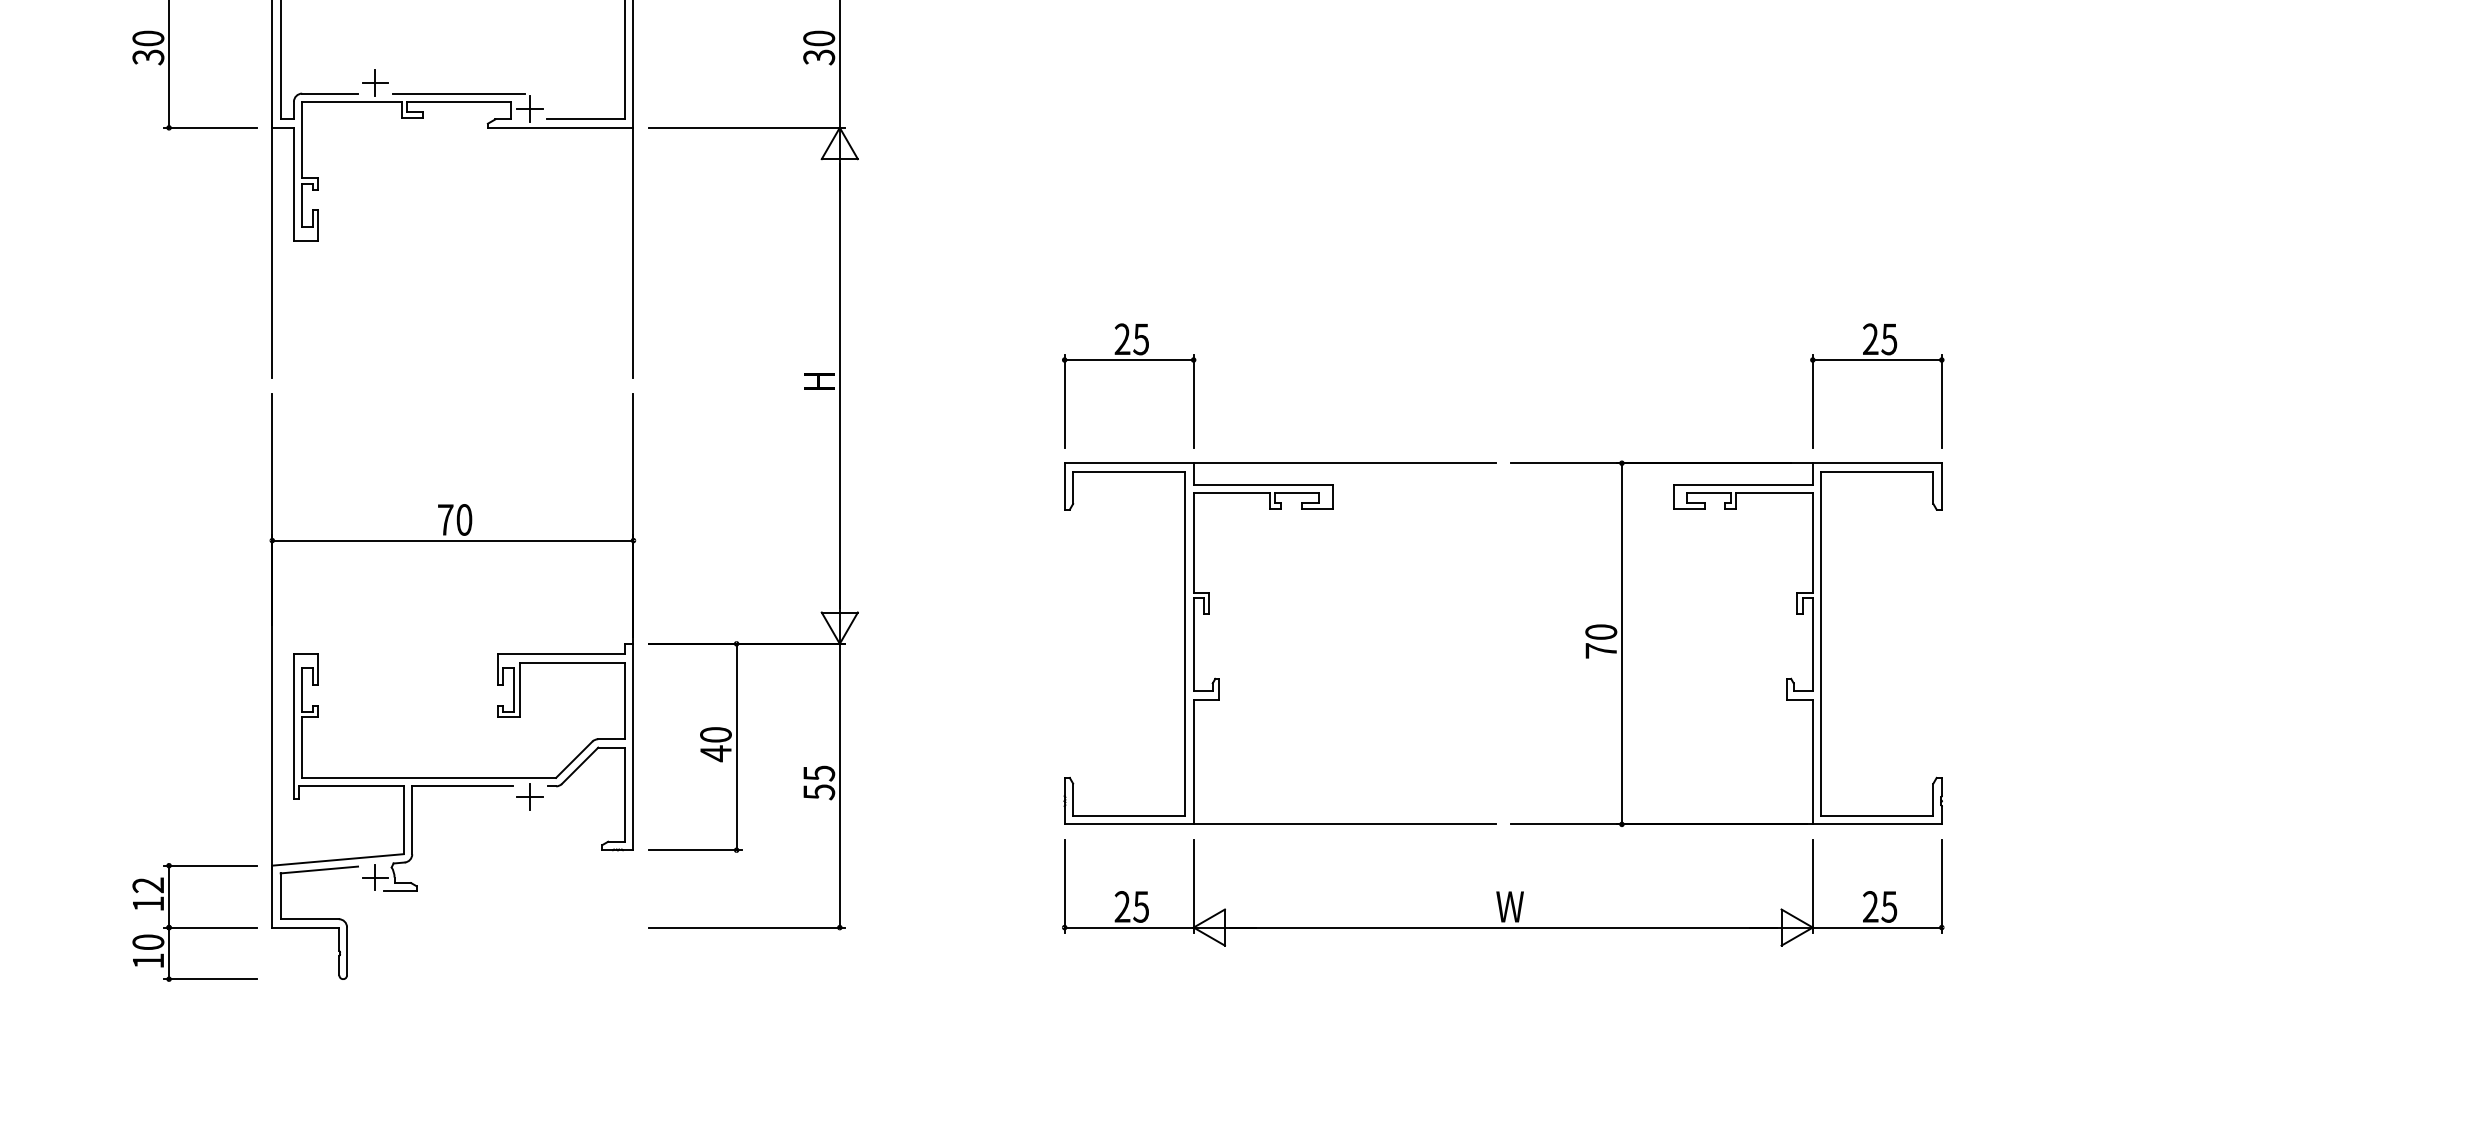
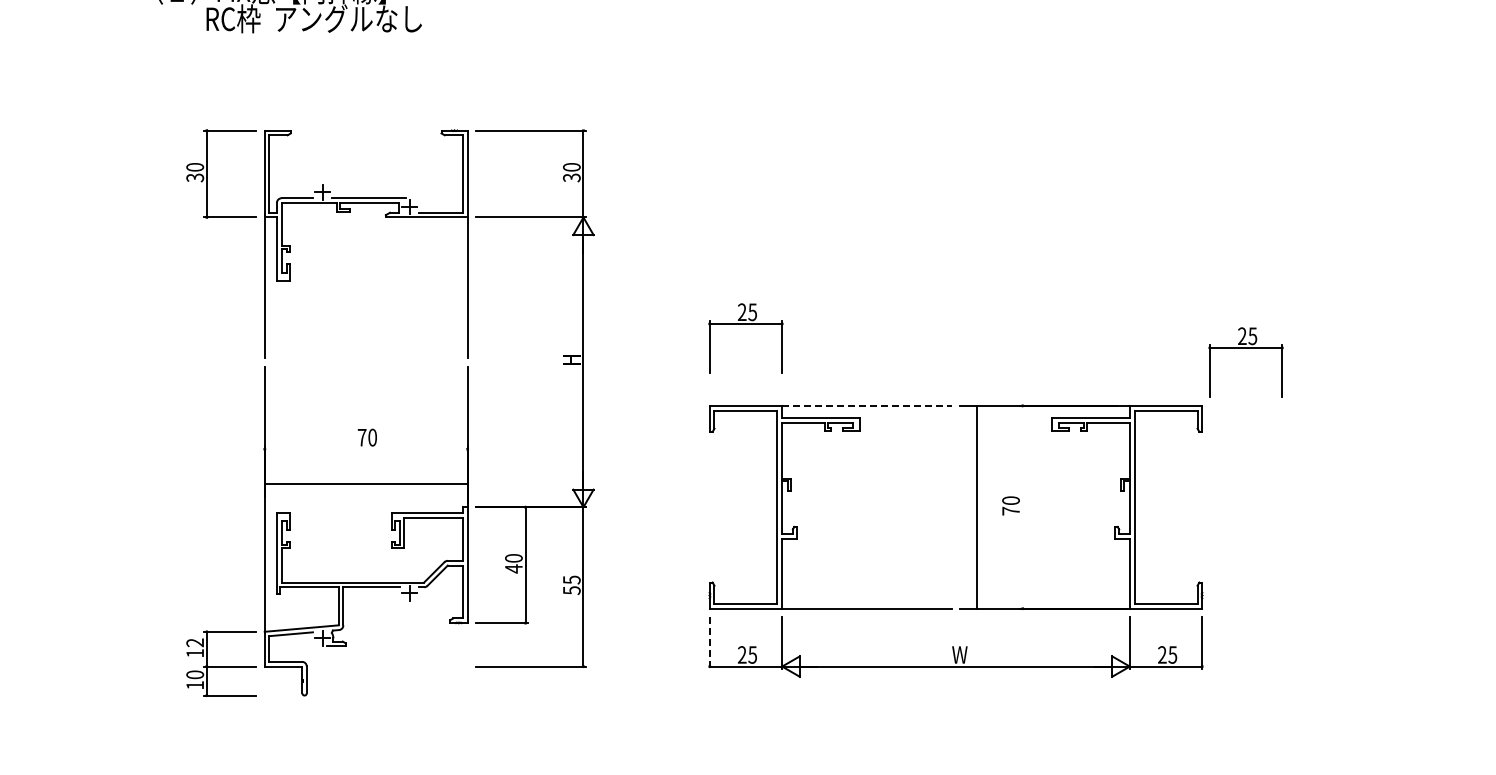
part: (1128, 361) -> (745, 324), moved
part: (1876, 361) -> (1245, 348), moved
line: (1343, 462) -> (866, 405), solid -> dashed
line: (451, 541) -> (365, 484), moved
line: (1621, 642) -> (976, 506), moved
line: (1064, 886) -> (709, 643), solid -> dashed

